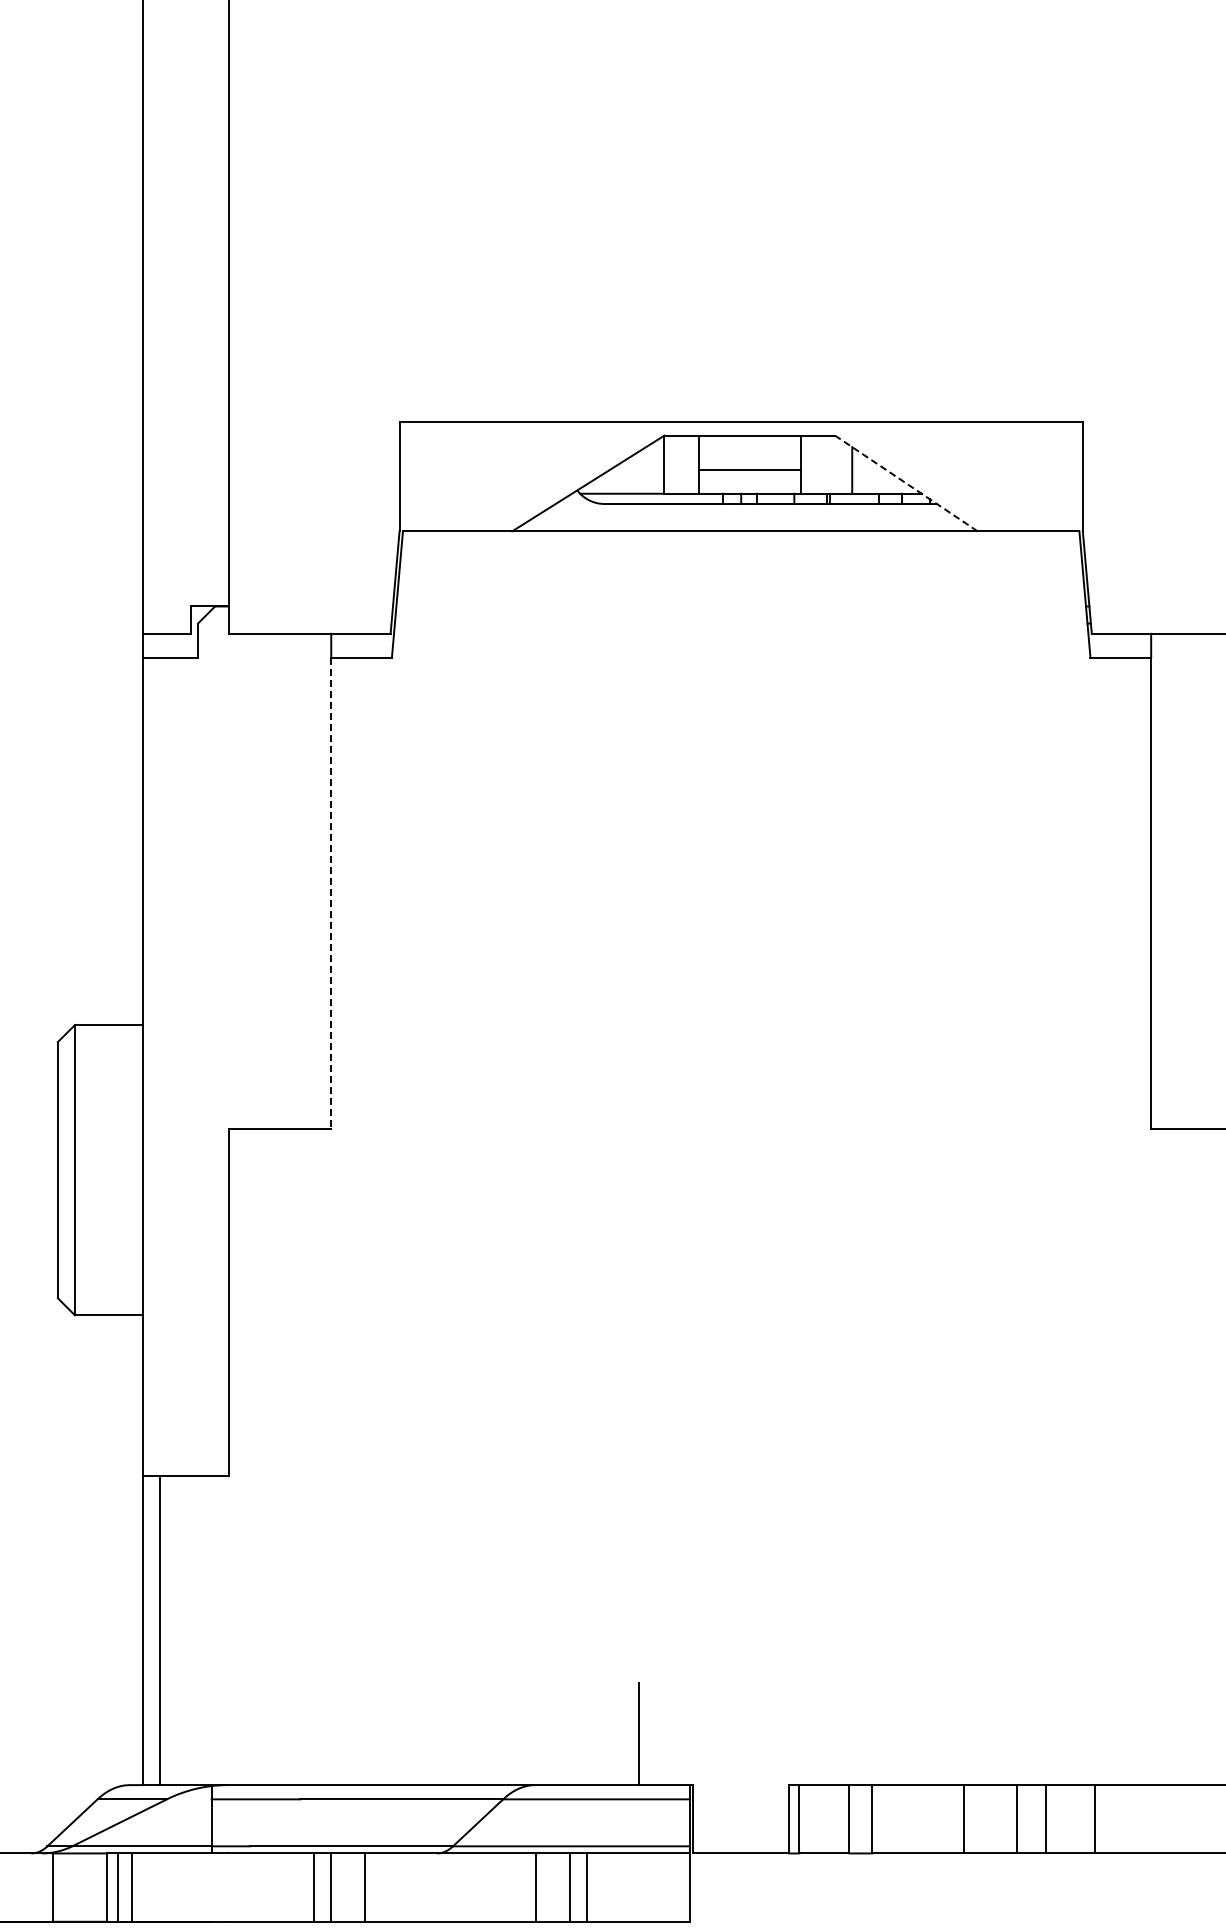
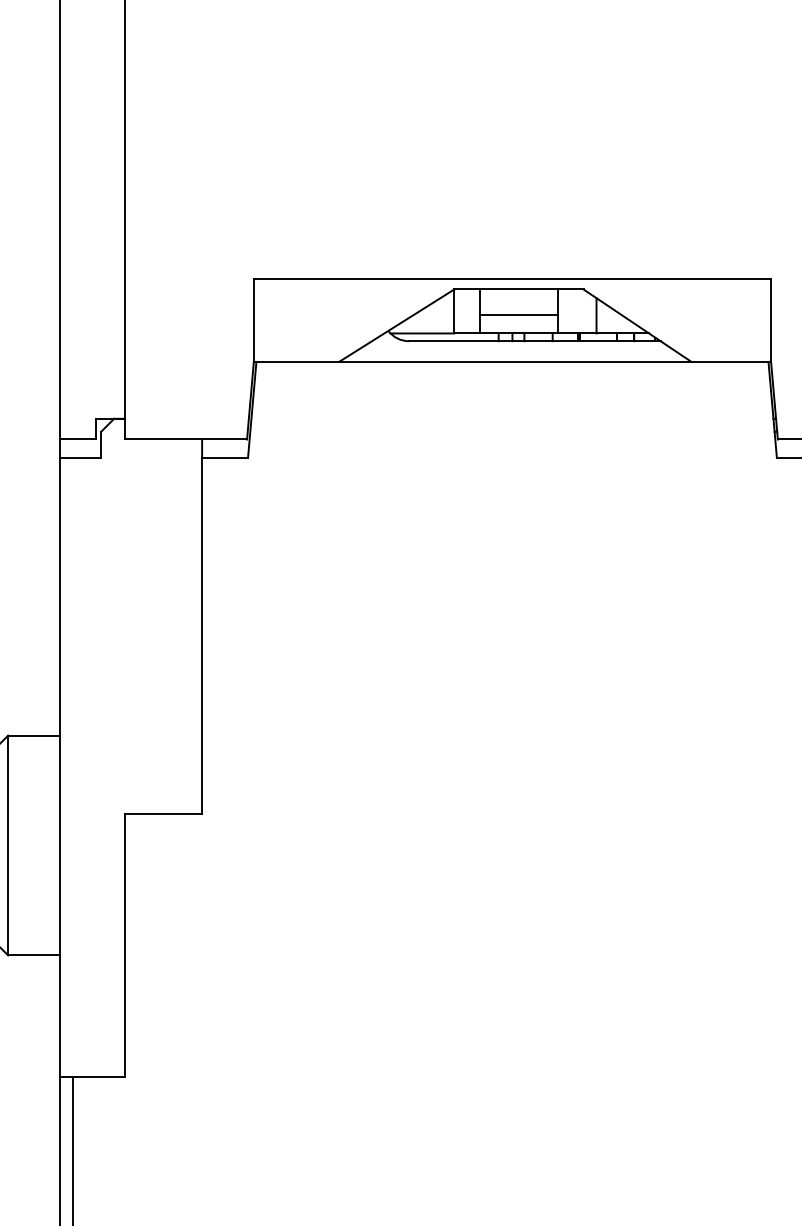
line: (906, 483) -> (637, 325), dashed -> solid
line: (331, 893) -> (202, 636), dashed -> solid

